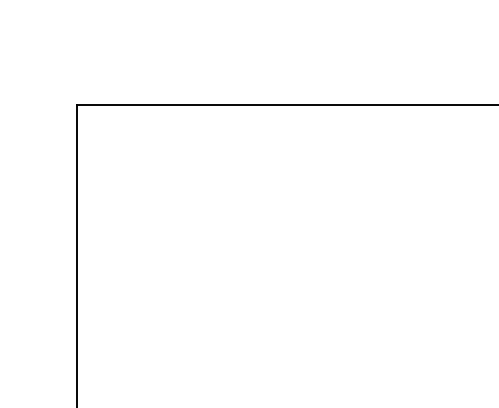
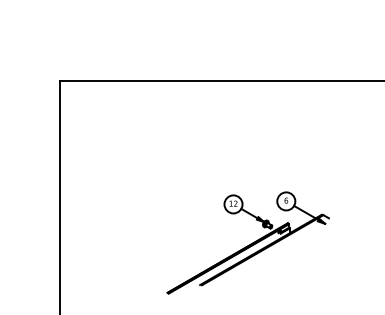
part: (320, 314) -> (247, 242), added

